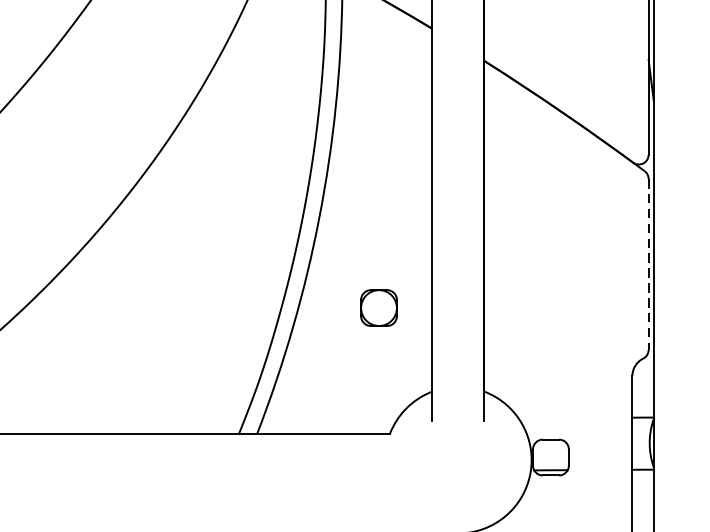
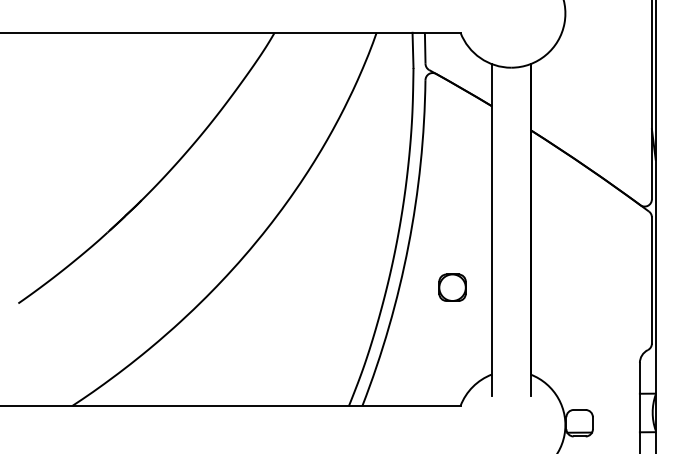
line: (648, 264) -> (651, 280), dashed -> solid
part: (378, 307) -> (452, 287), moved

